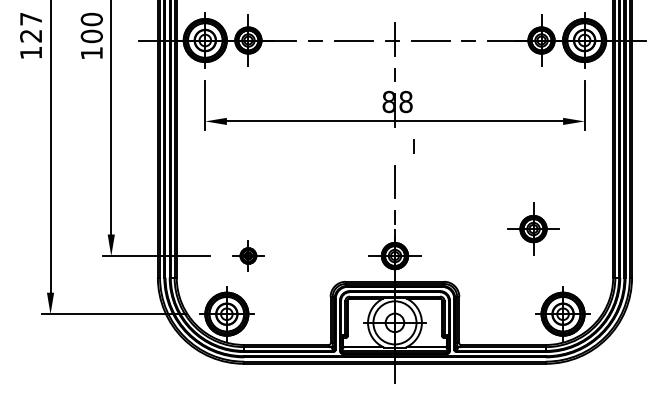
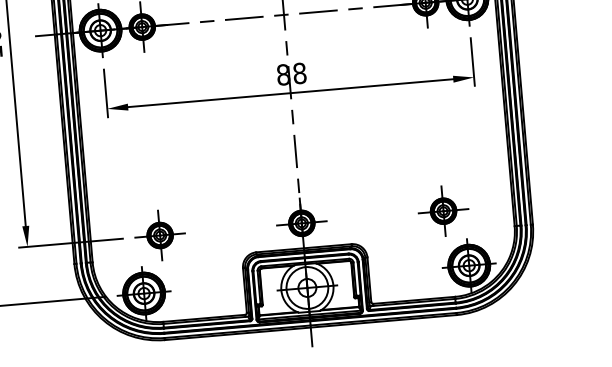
line: (413, 146) -> (292, 117), moved
part: (533, 228) -> (443, 210), moved
part: (248, 255) -> (160, 234), size x1.67

